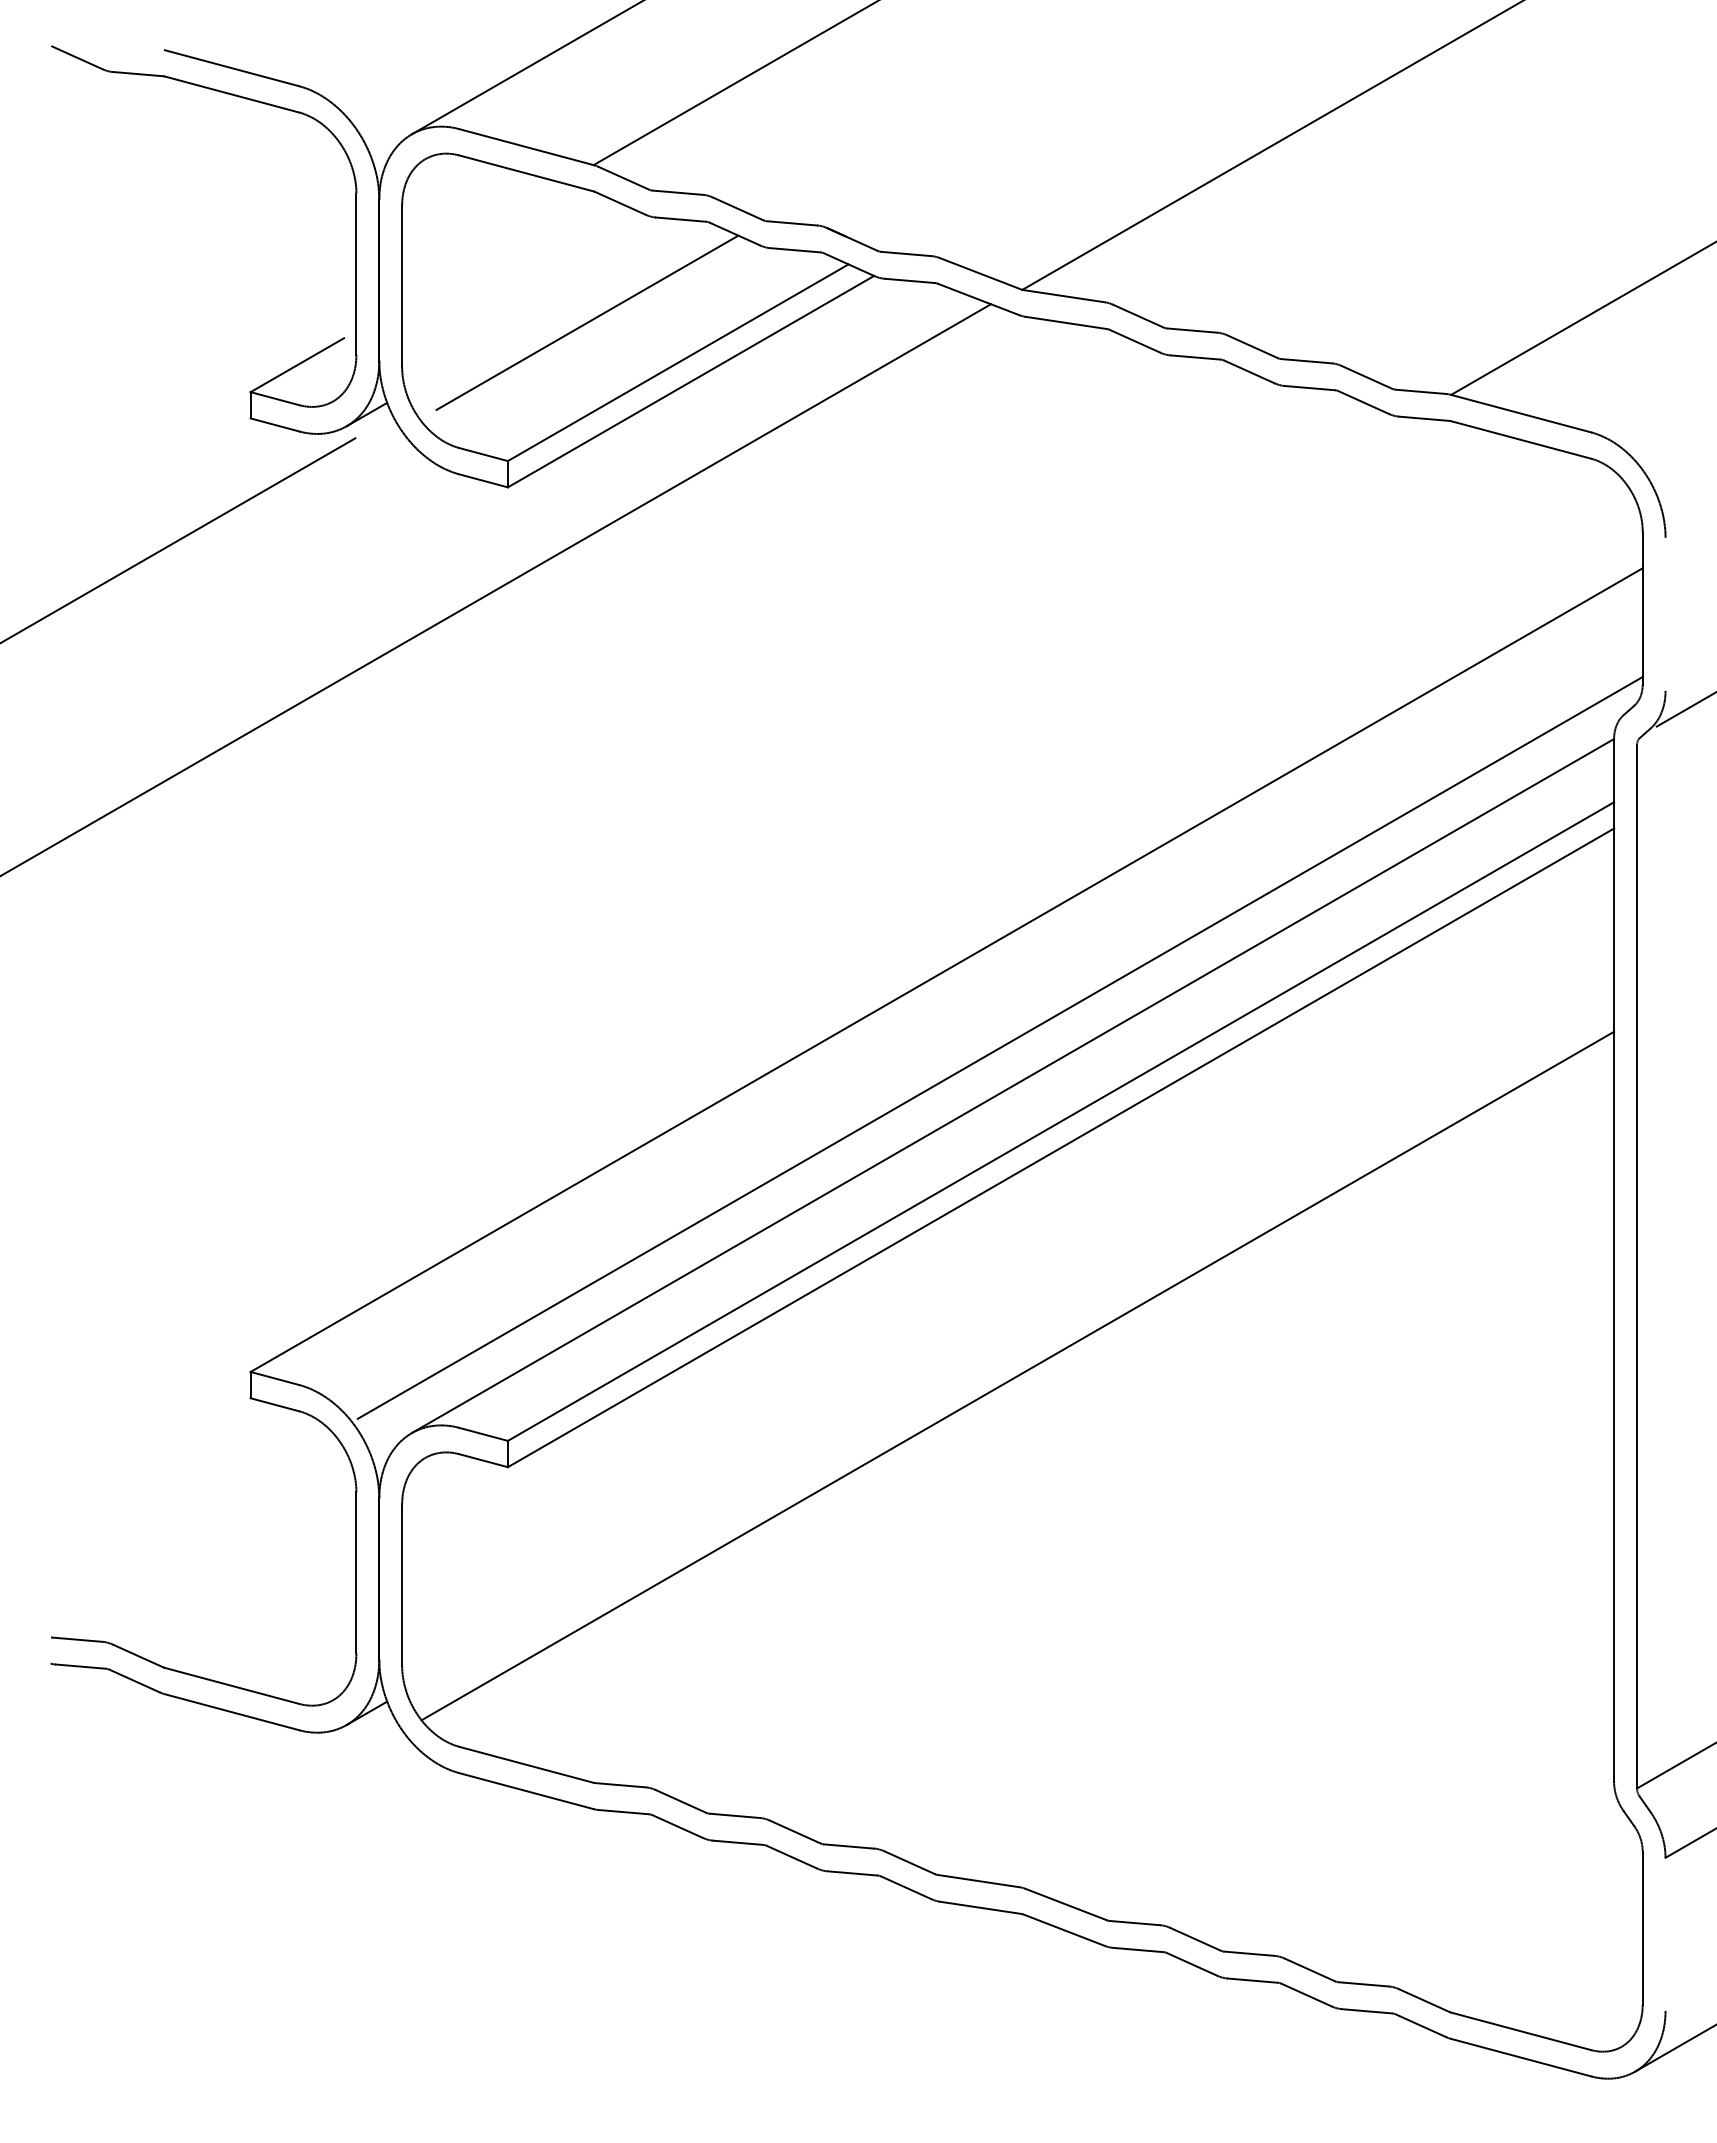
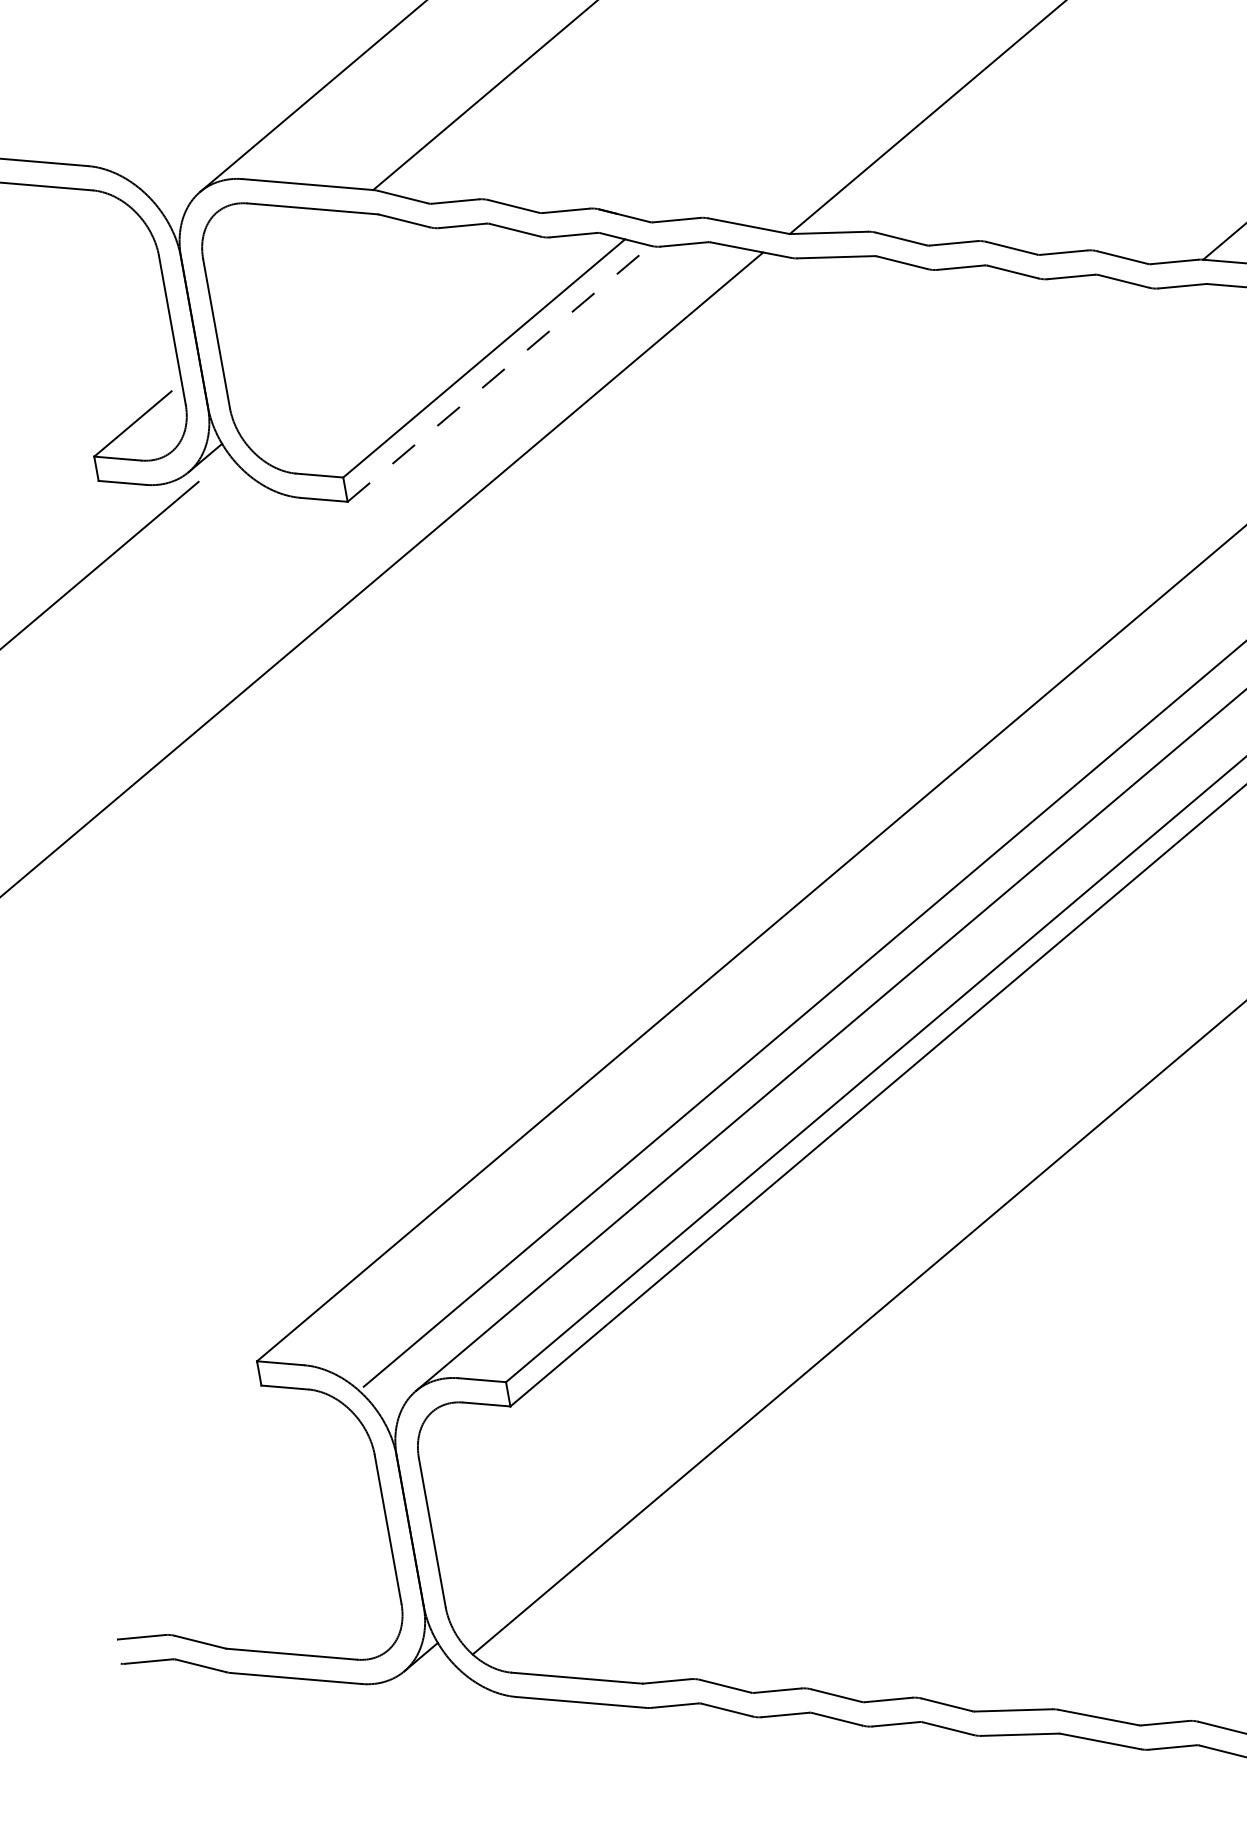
line: (587, 322) -> (393, 336), removed
line: (691, 381) -> (499, 373), solid -> dashed

